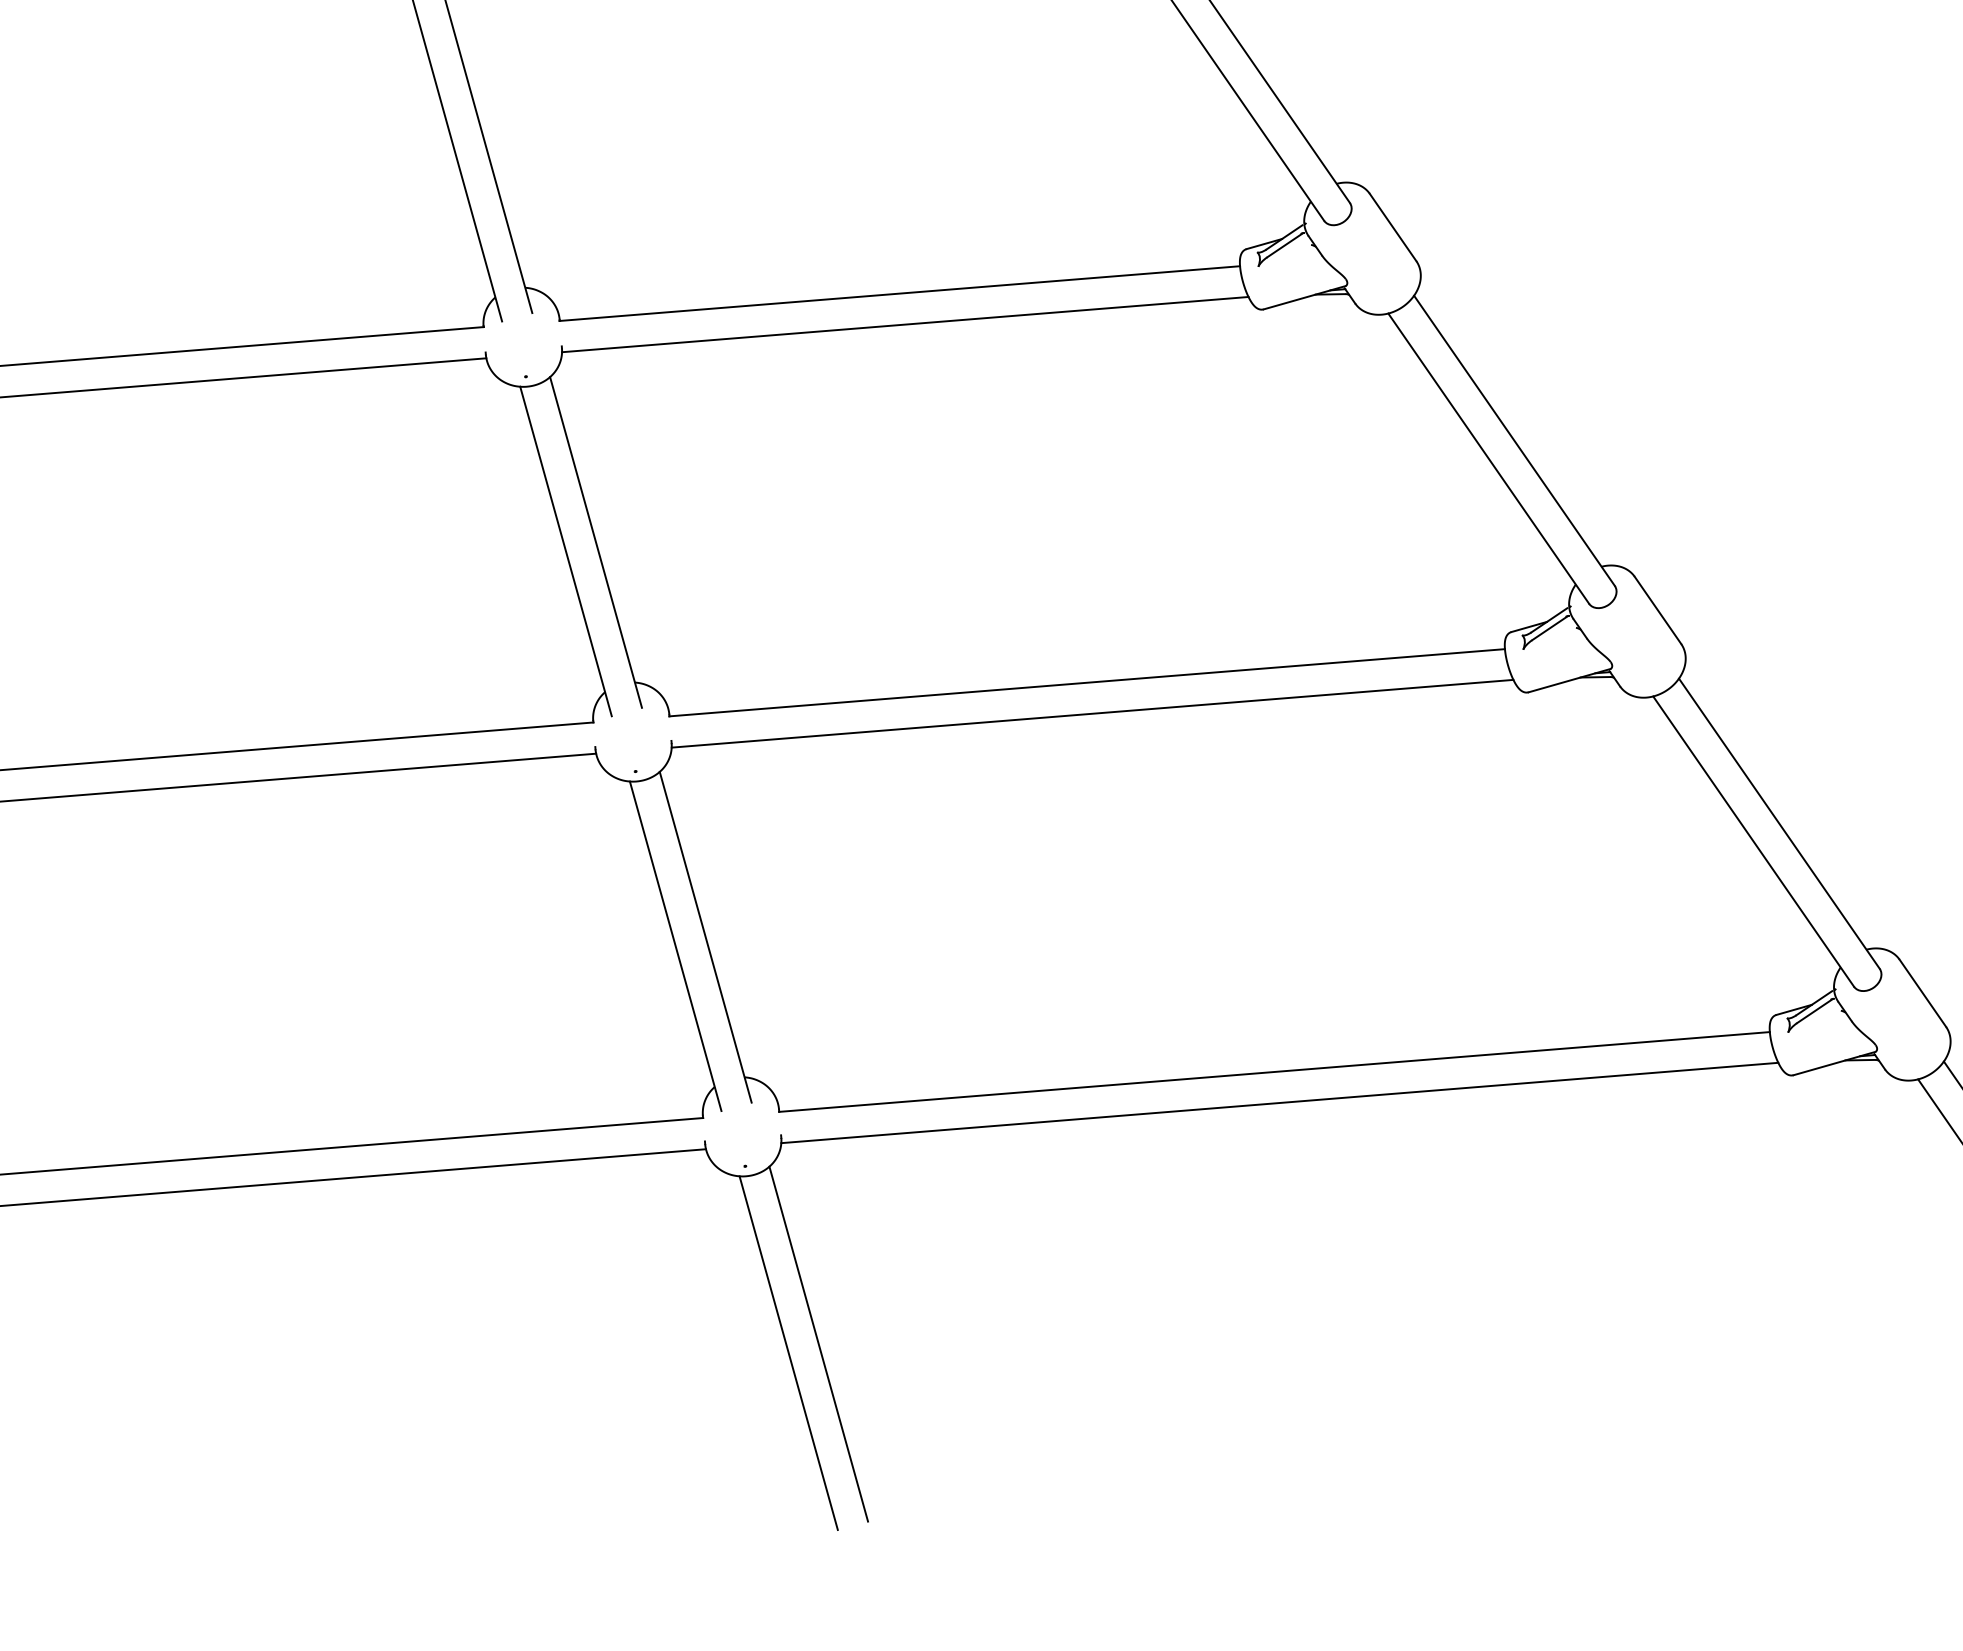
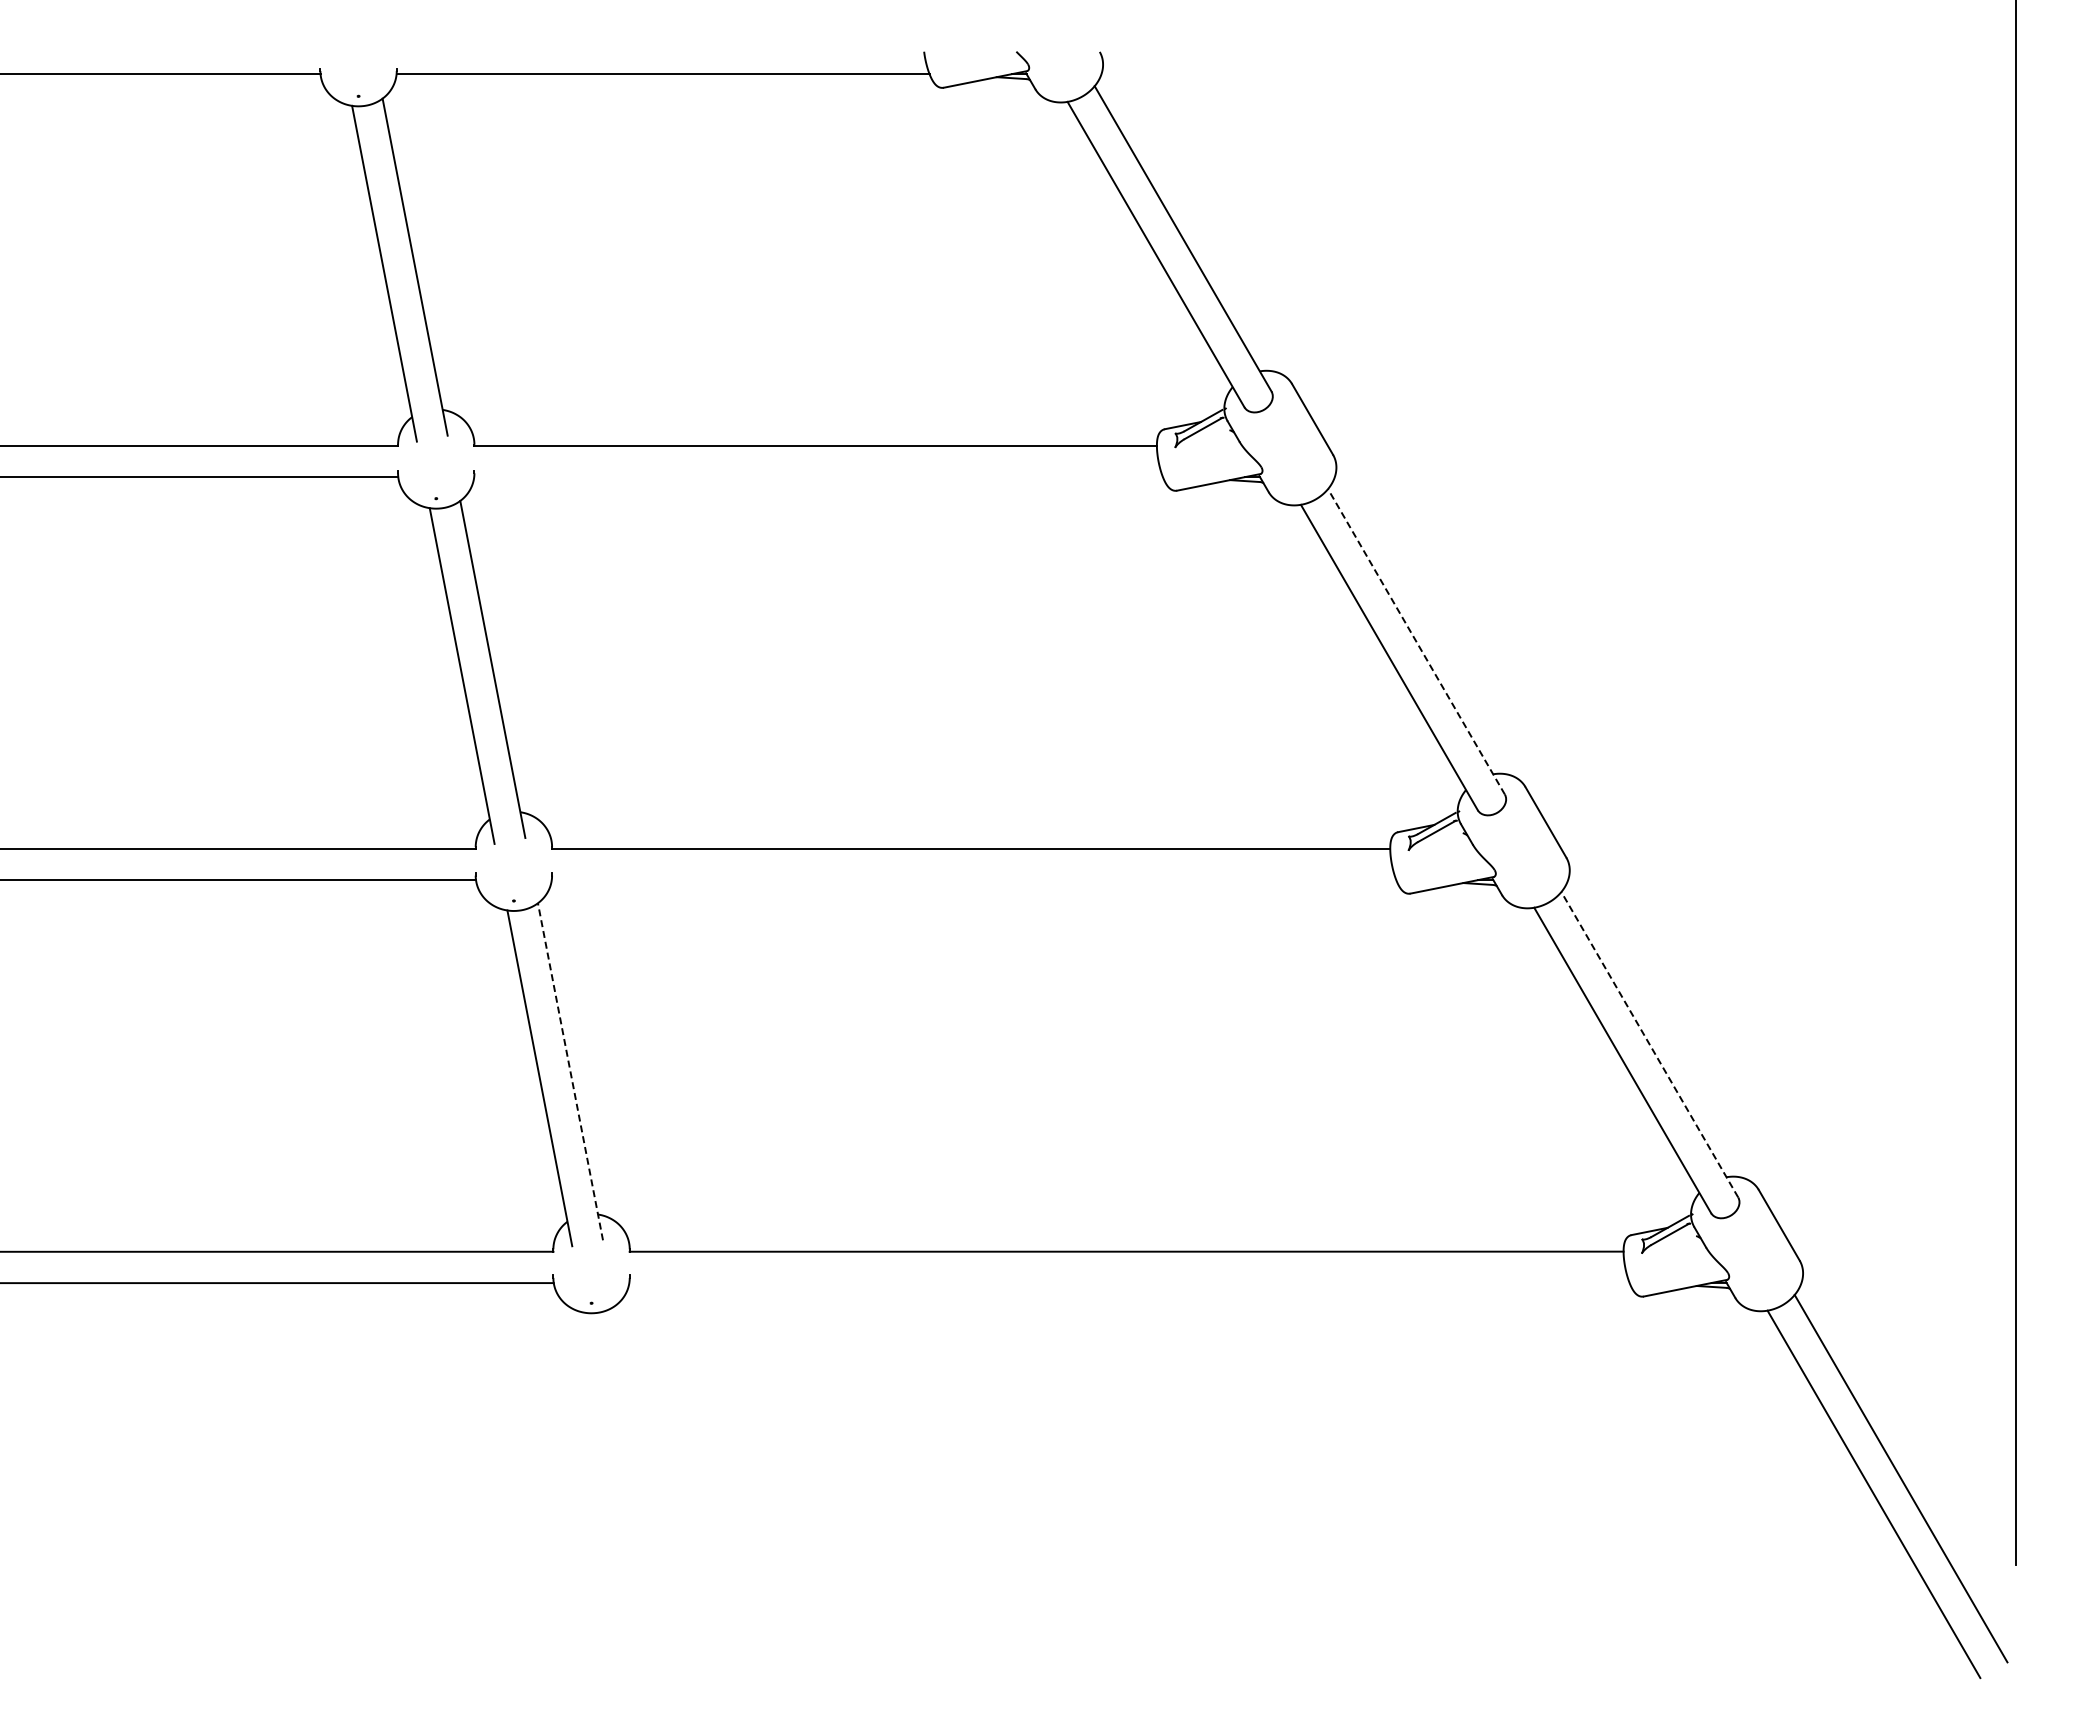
line: (905, 325) -> (818, 477), removed
line: (1514, 440) -> (1416, 641), solid -> dashed
line: (1092, 714) -> (973, 880), removed
line: (1779, 823) -> (1649, 1044), solid -> dashed
line: (705, 936) -> (570, 1071), solid -> dashed
line: (1279, 1102) -> (1129, 1282), removed
line: (818, 1344) -> (650, 1486), removed
line: (788, 1352) -> (619, 1492), removed

